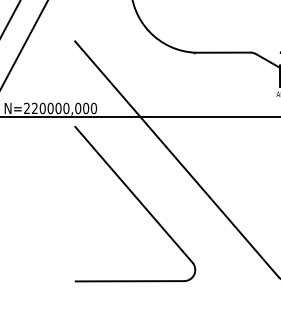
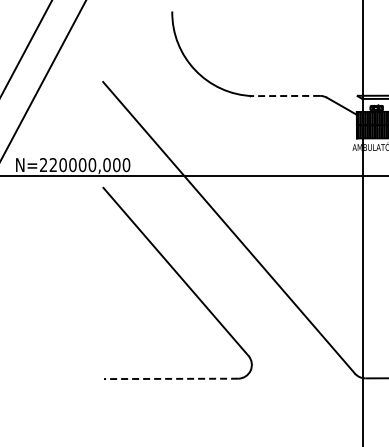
line: (223, 53) -> (286, 96), solid -> dashed
line: (129, 280) -> (170, 378), solid -> dashed

